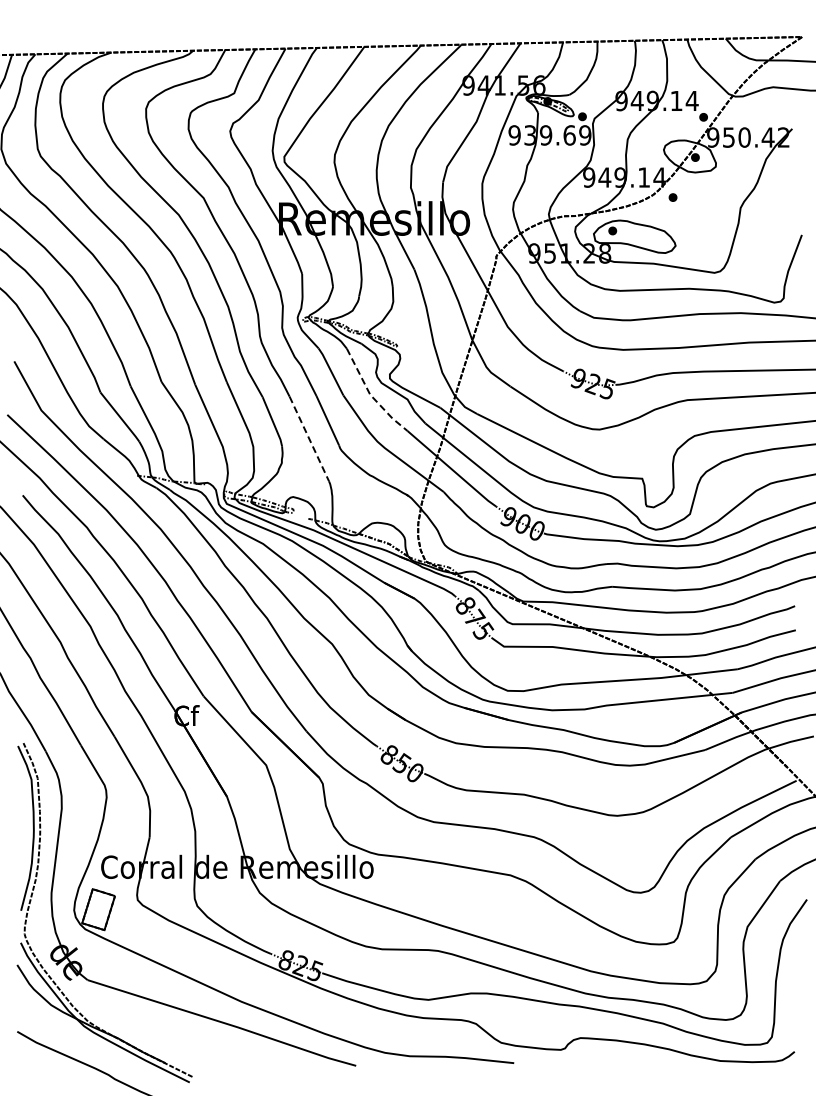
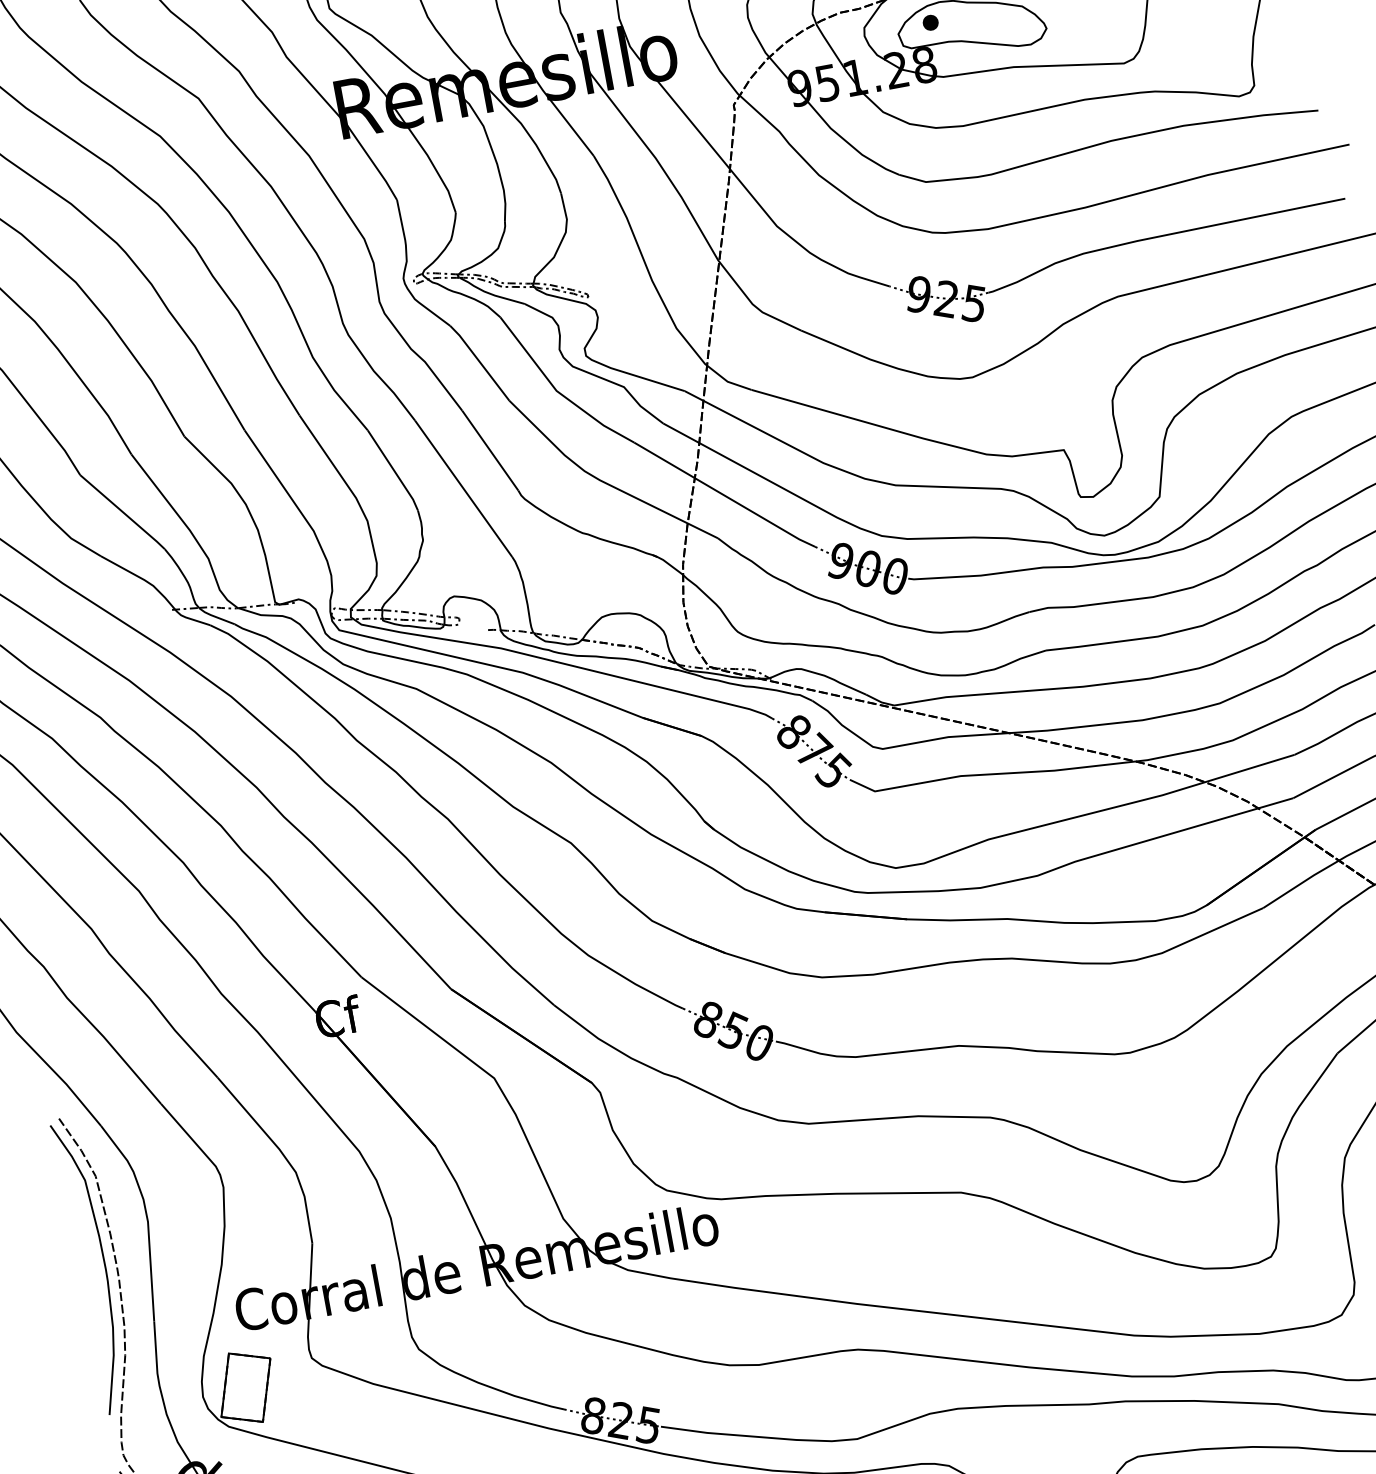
line: (370, 395) -> (557, 392), dashed -> solid
line: (309, 438) -> (463, 487), dashed -> solid

